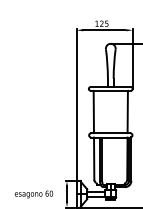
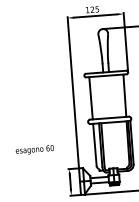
text: (33, 194) -> (34, 150), moved

